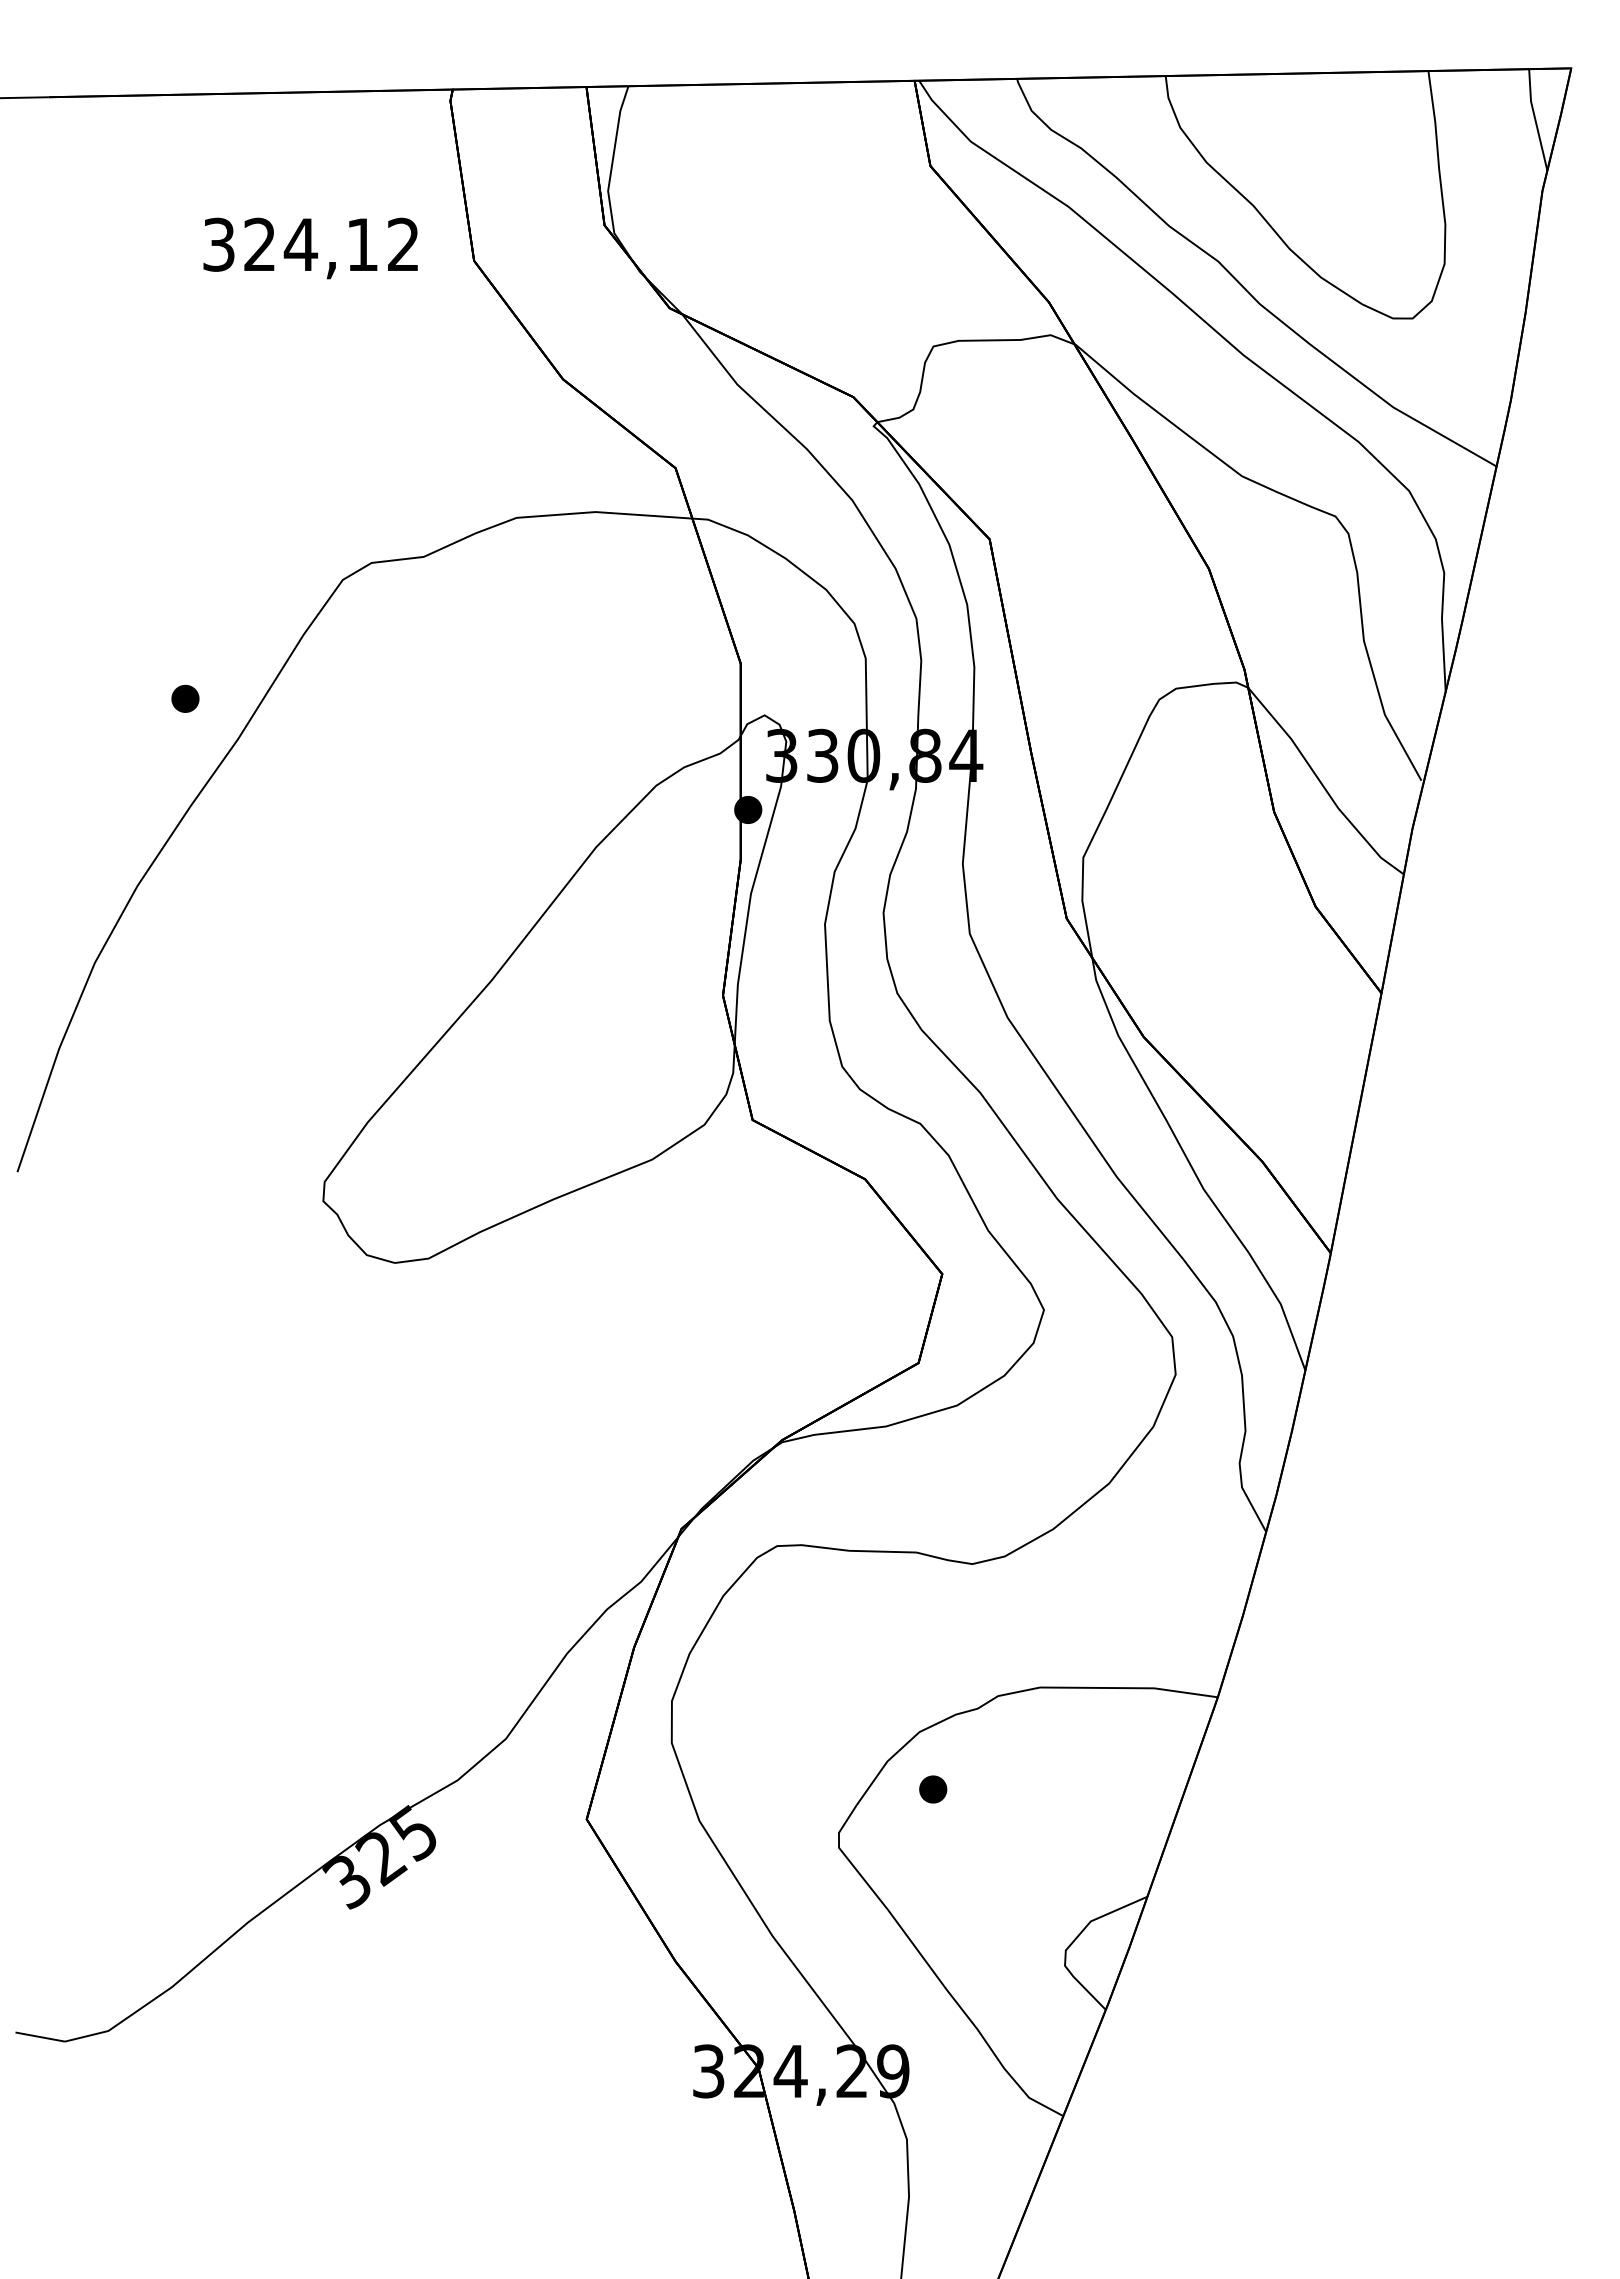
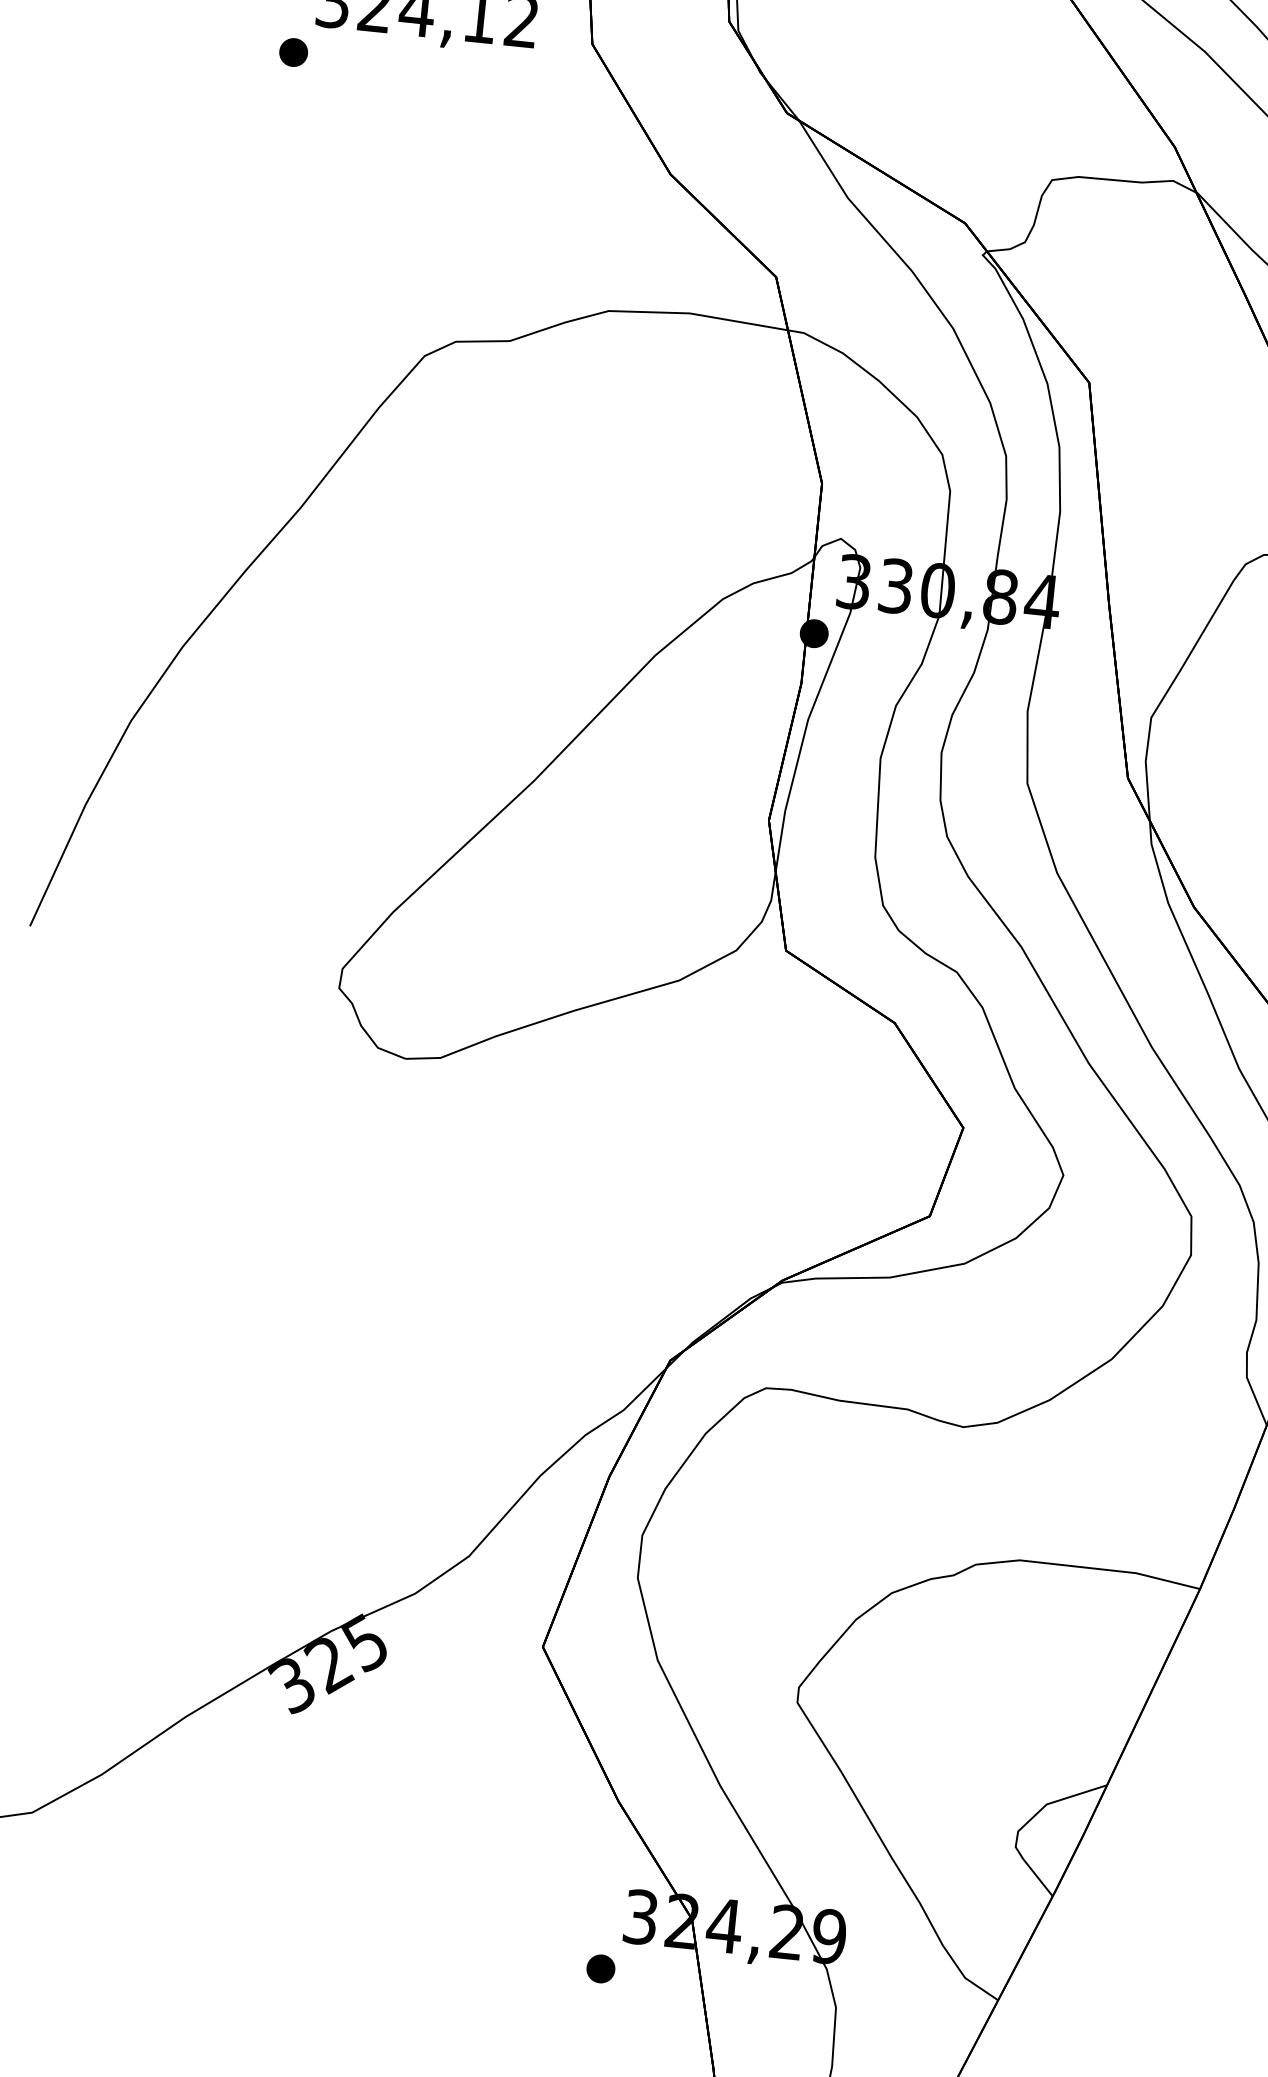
part: (185, 698) -> (293, 52), moved
part: (933, 1789) -> (601, 1968), moved

